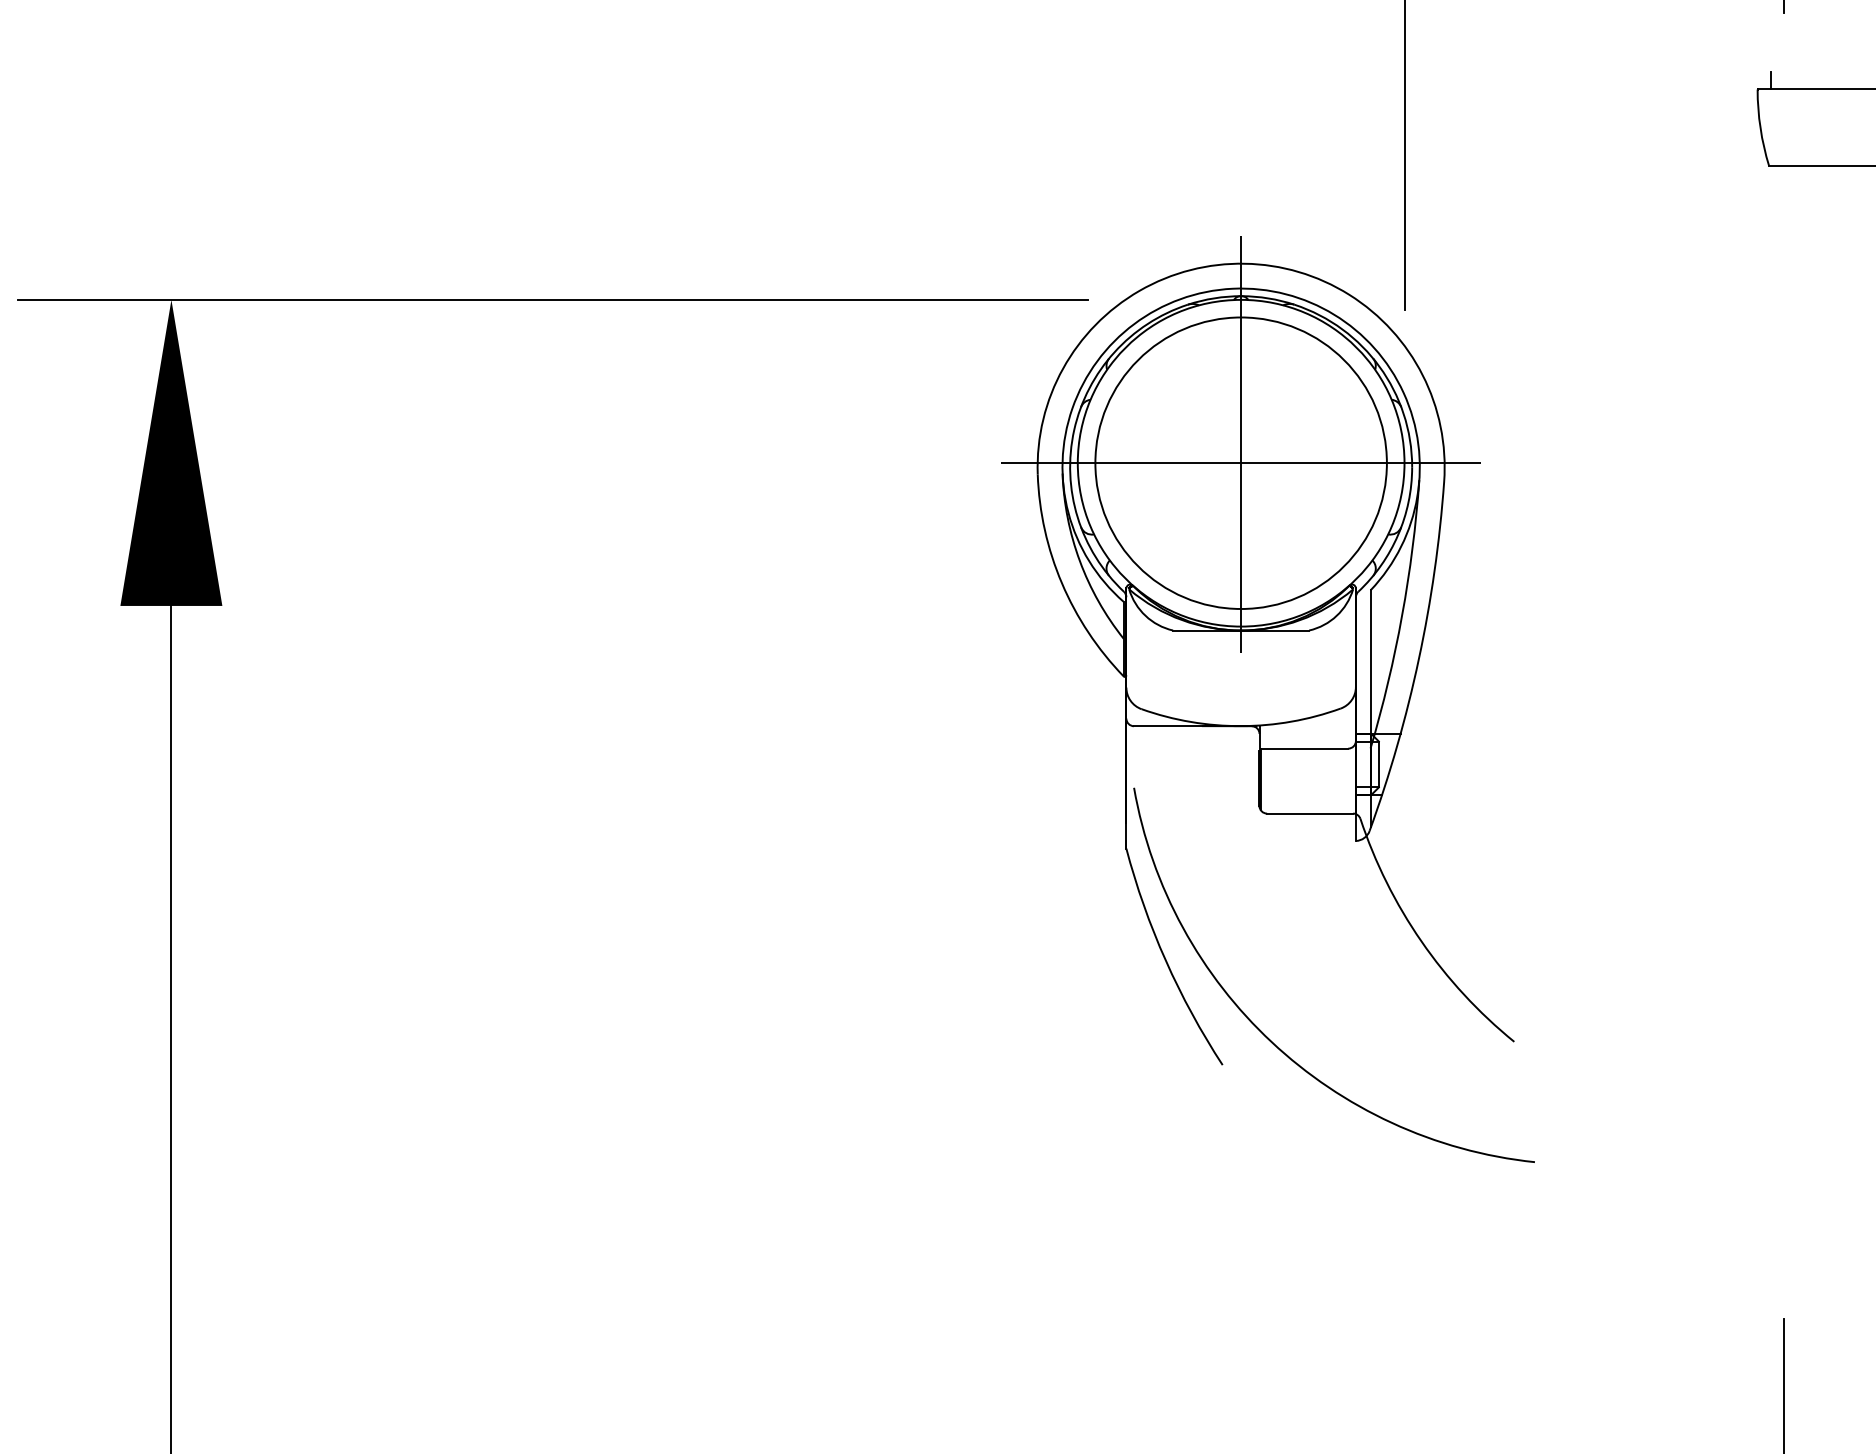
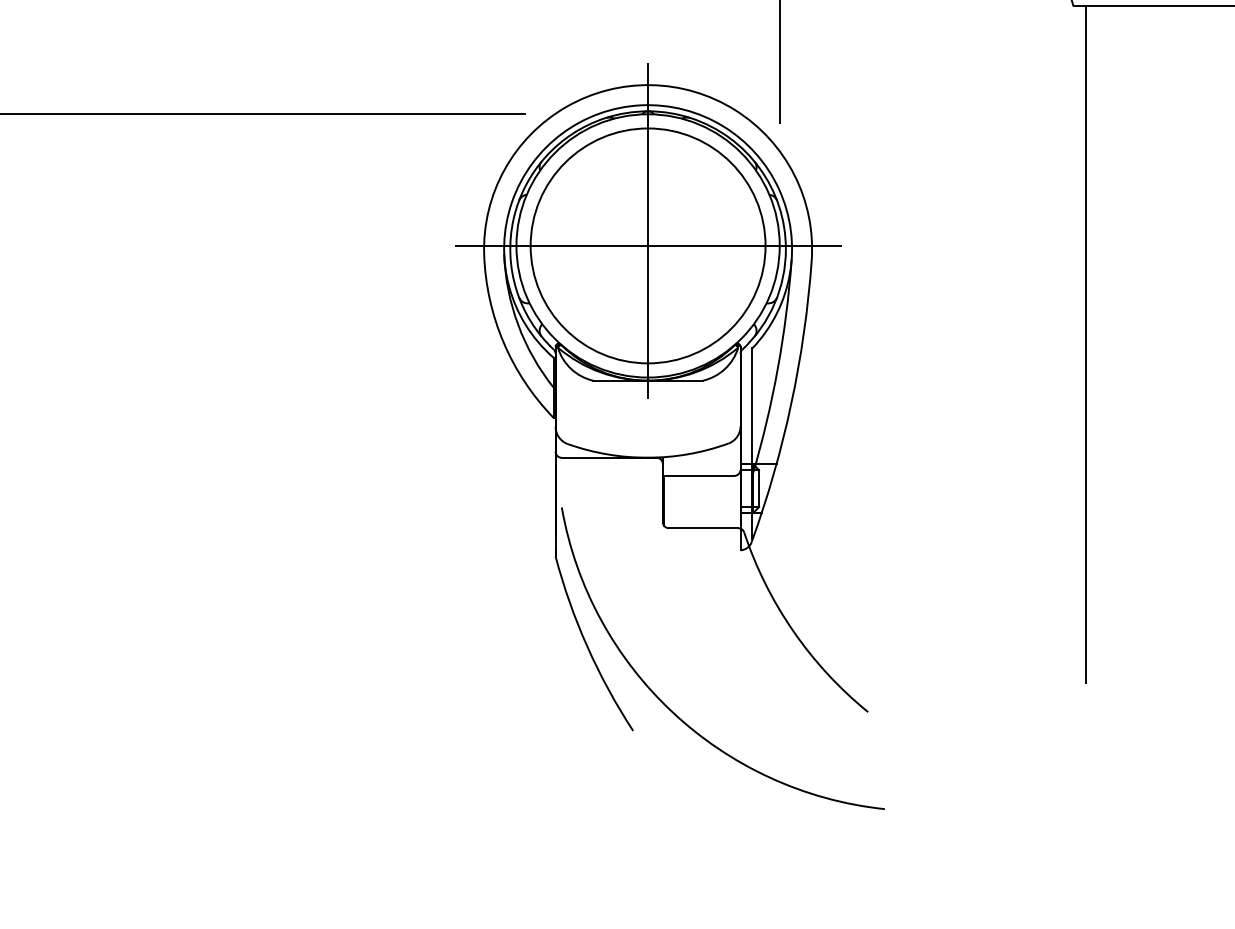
line: (1784, 585) -> (1085, 344), added

